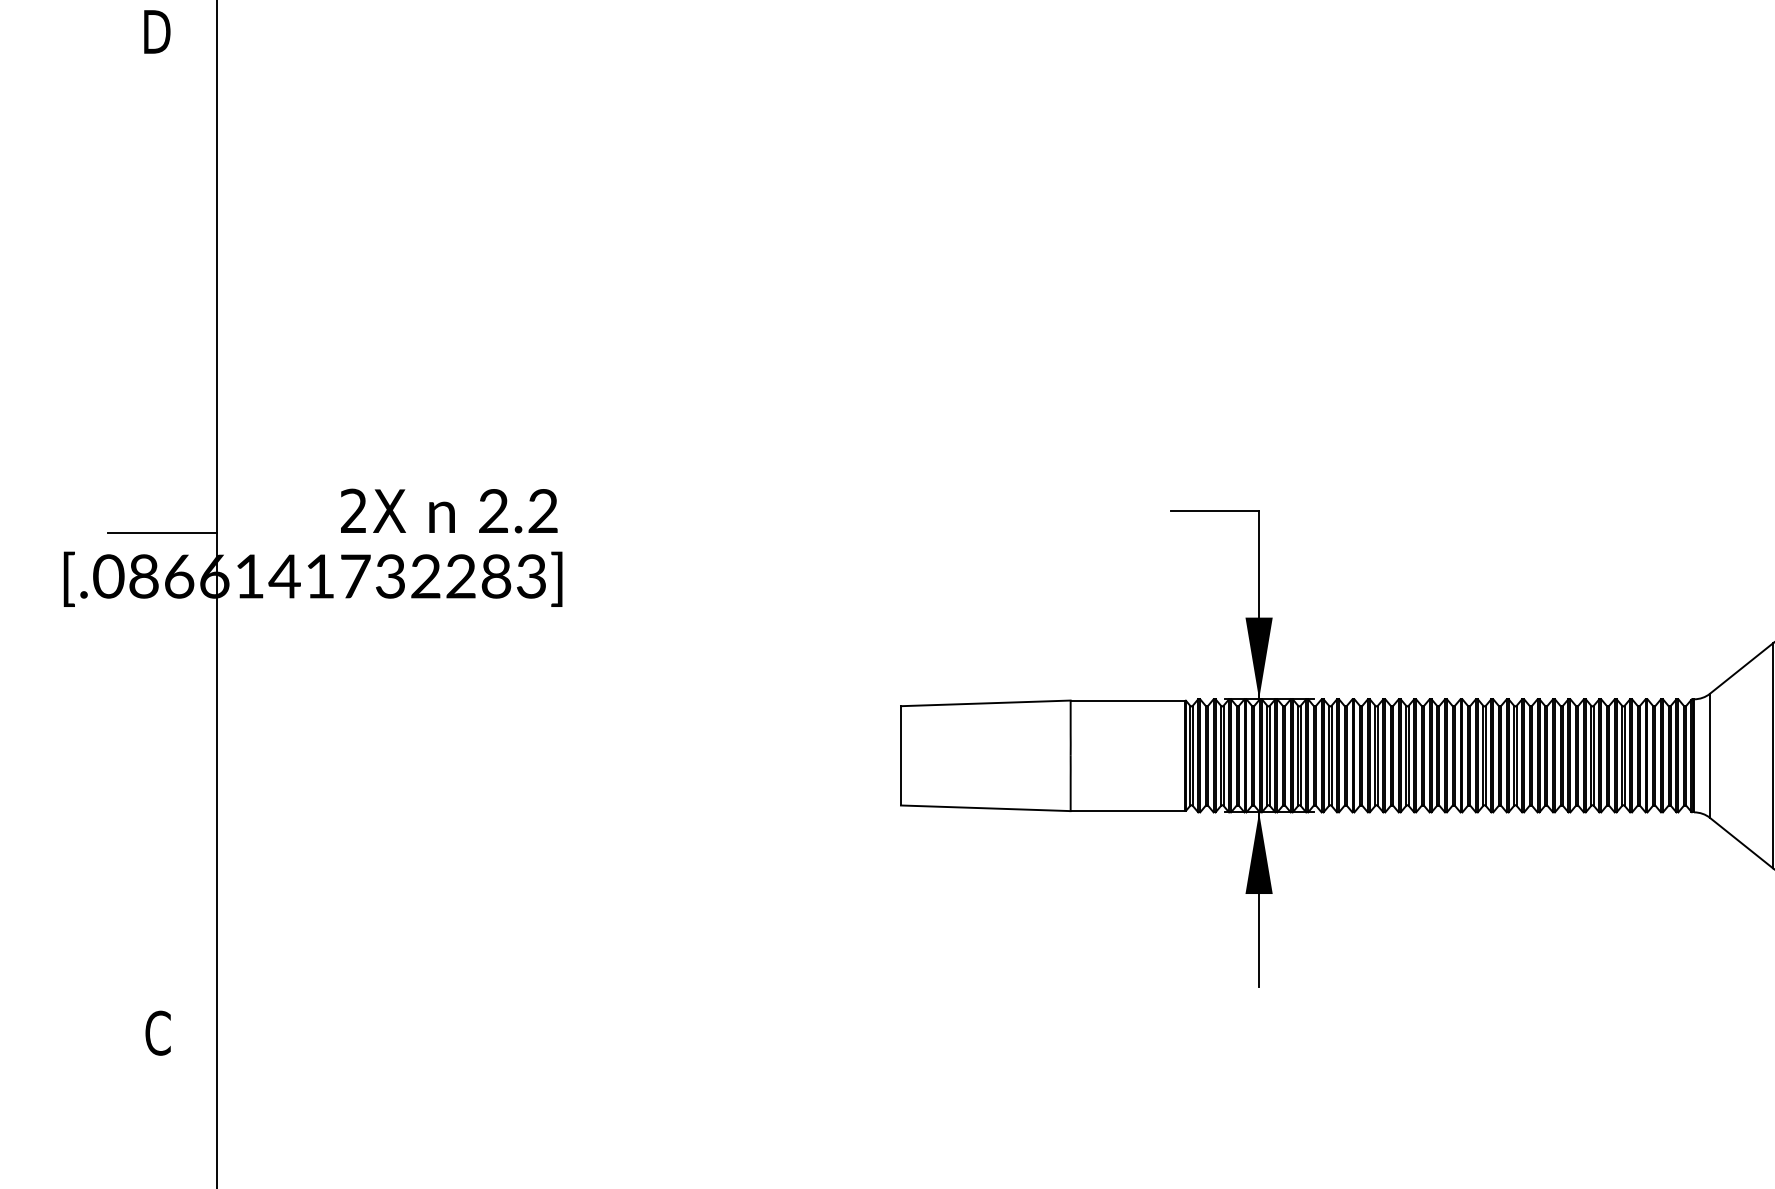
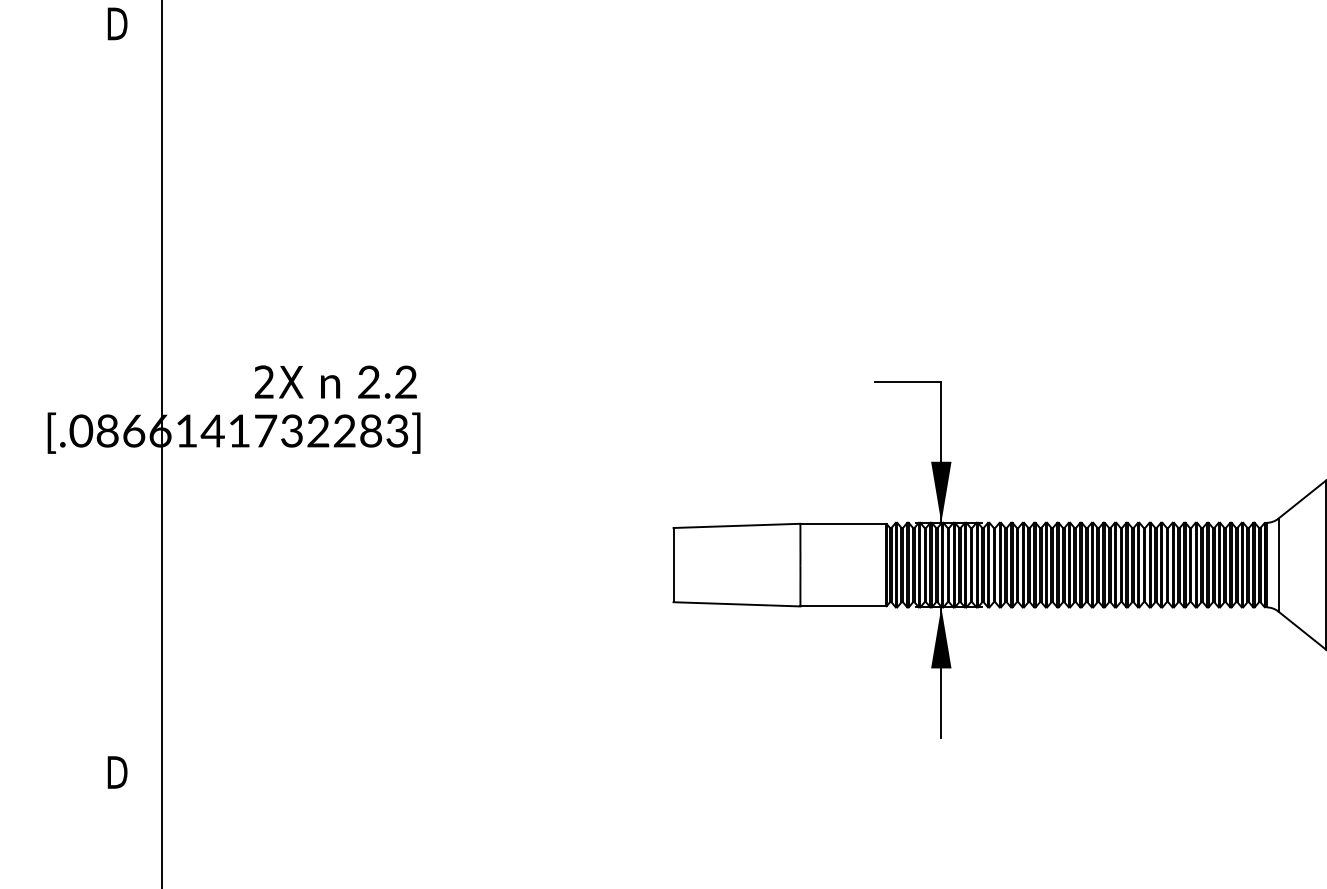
line: (161, 532) -> (120, 398), removed
text: (157, 1032) -> (117, 771), C -> D

